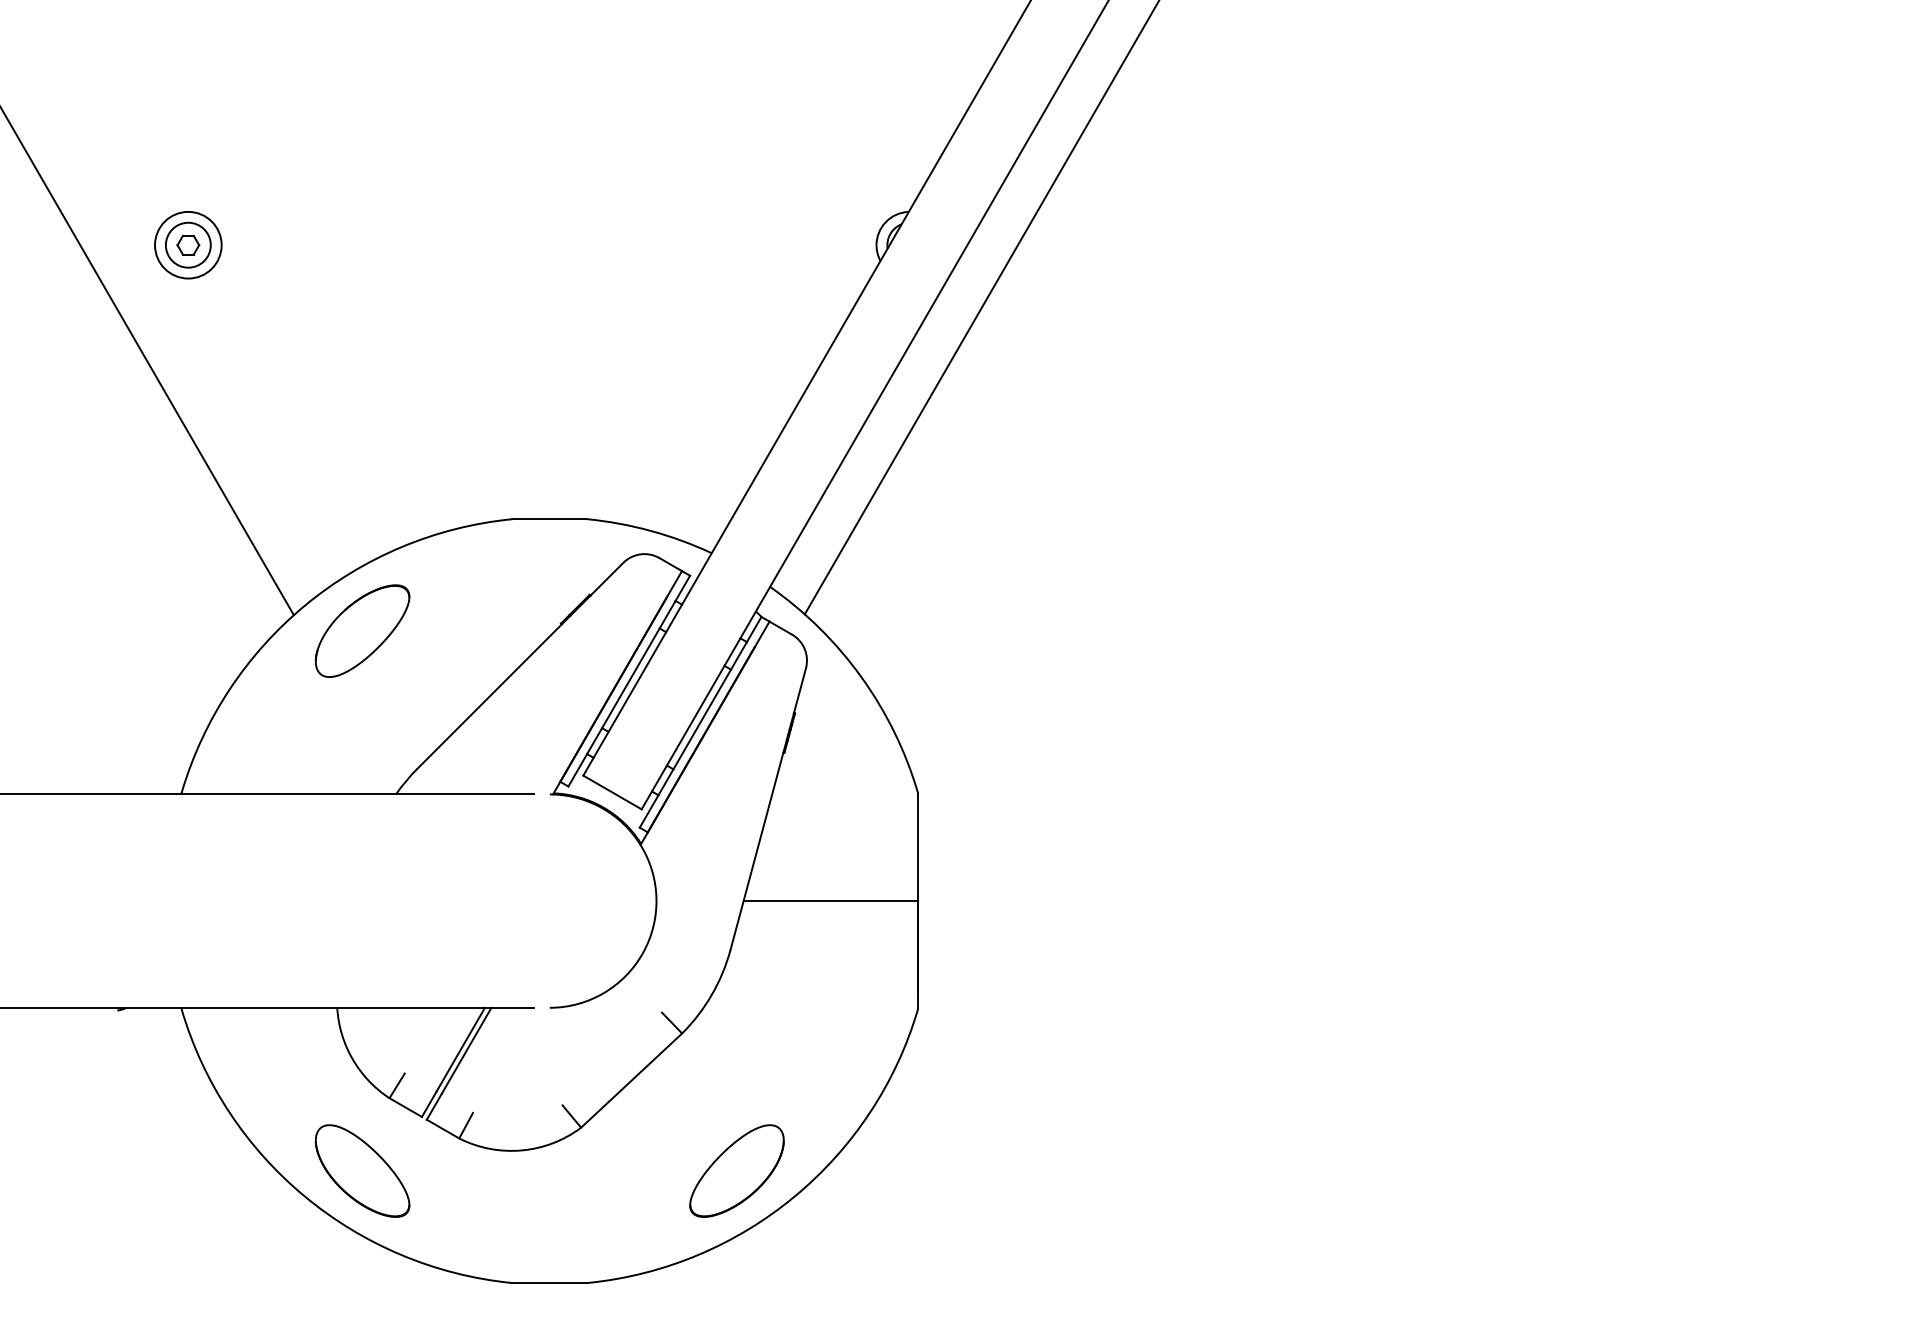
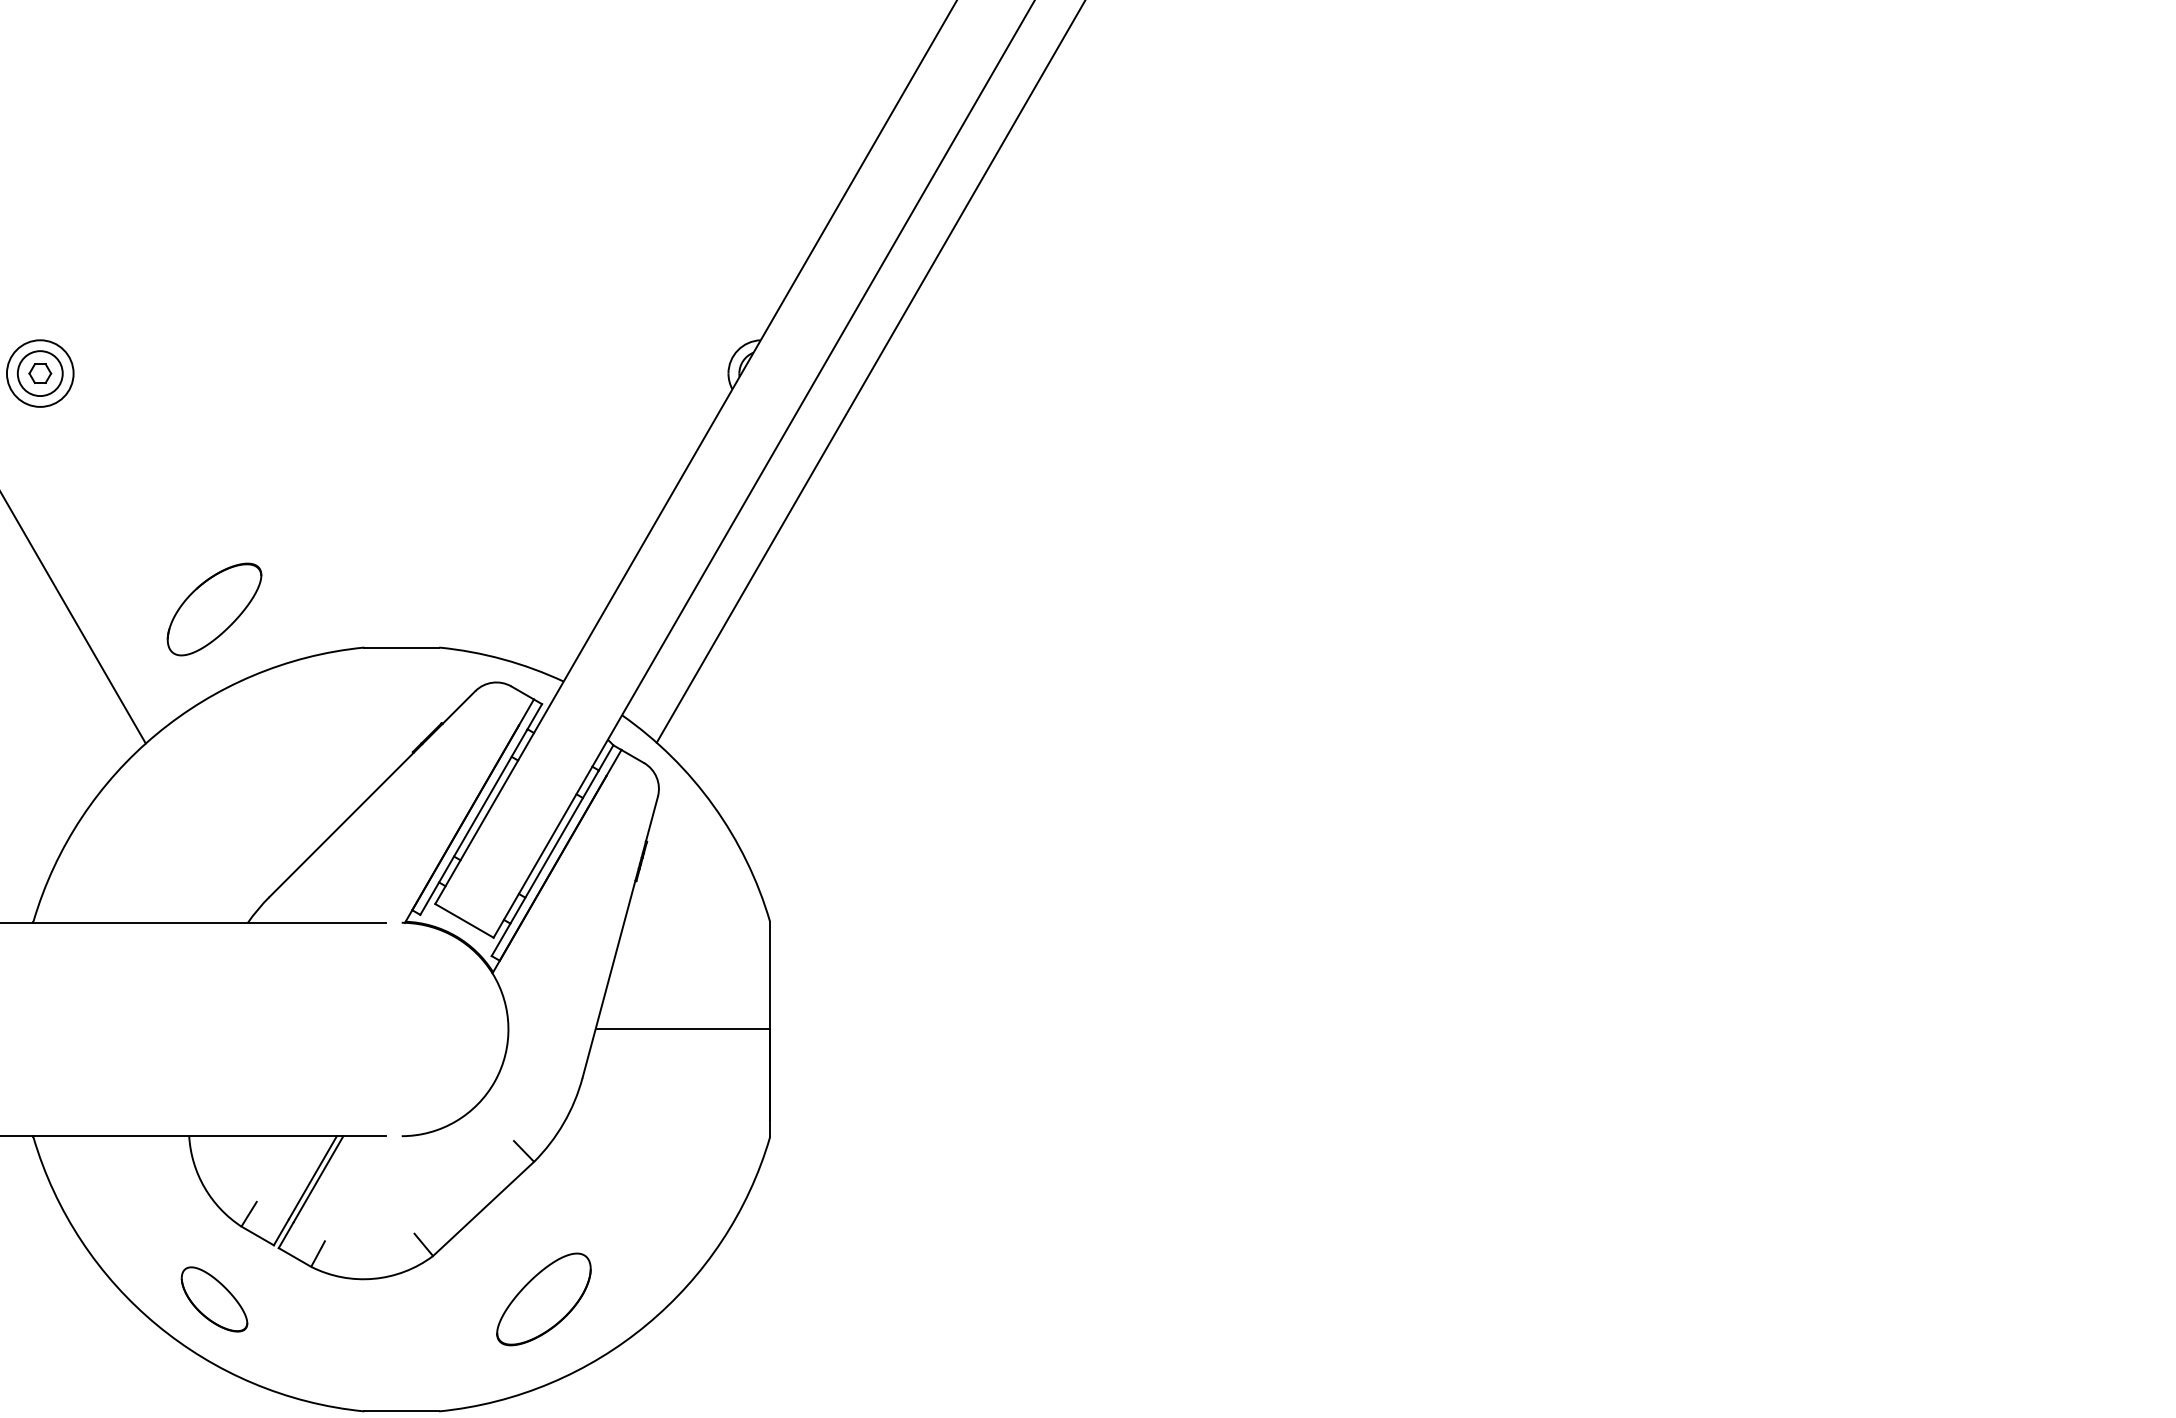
part: (362, 631) -> (214, 609), moved
part: (362, 1171) -> (214, 1299), size x0.7
part: (736, 1171) -> (543, 1299), moved

